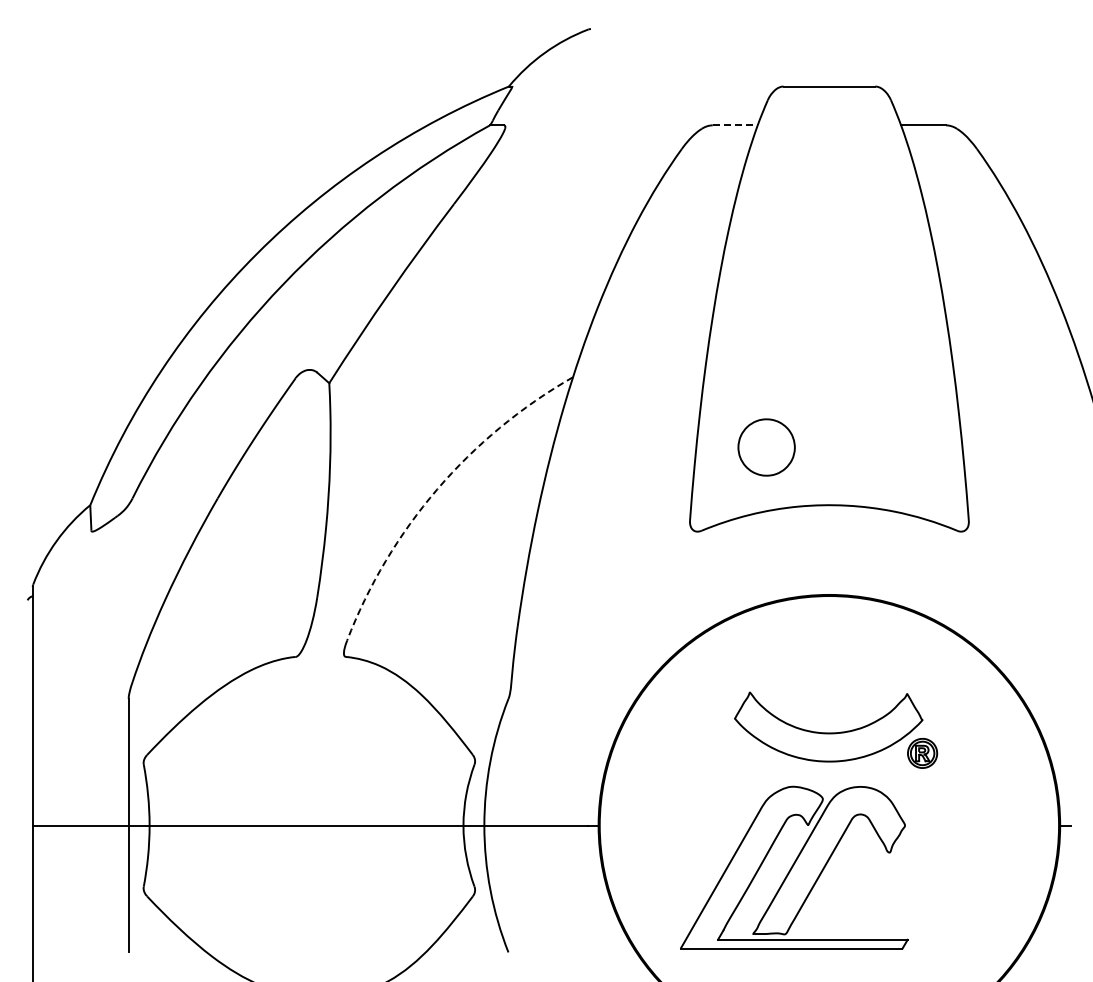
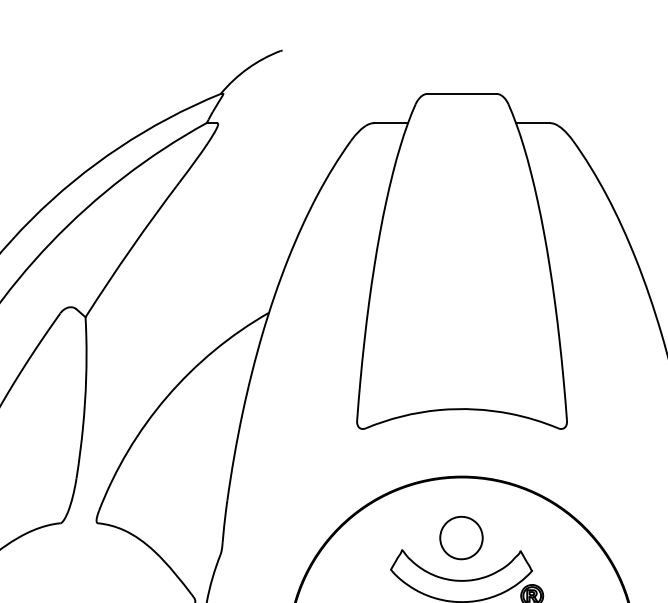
line: (735, 125) -> (391, 123), dashed -> solid
part: (766, 447) -> (461, 538), moved
arc: (437, 489) -> (167, 397), dashed -> solid

